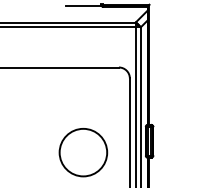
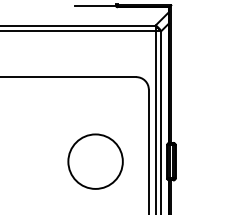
circle: (83, 152) -> (95, 161), moved

